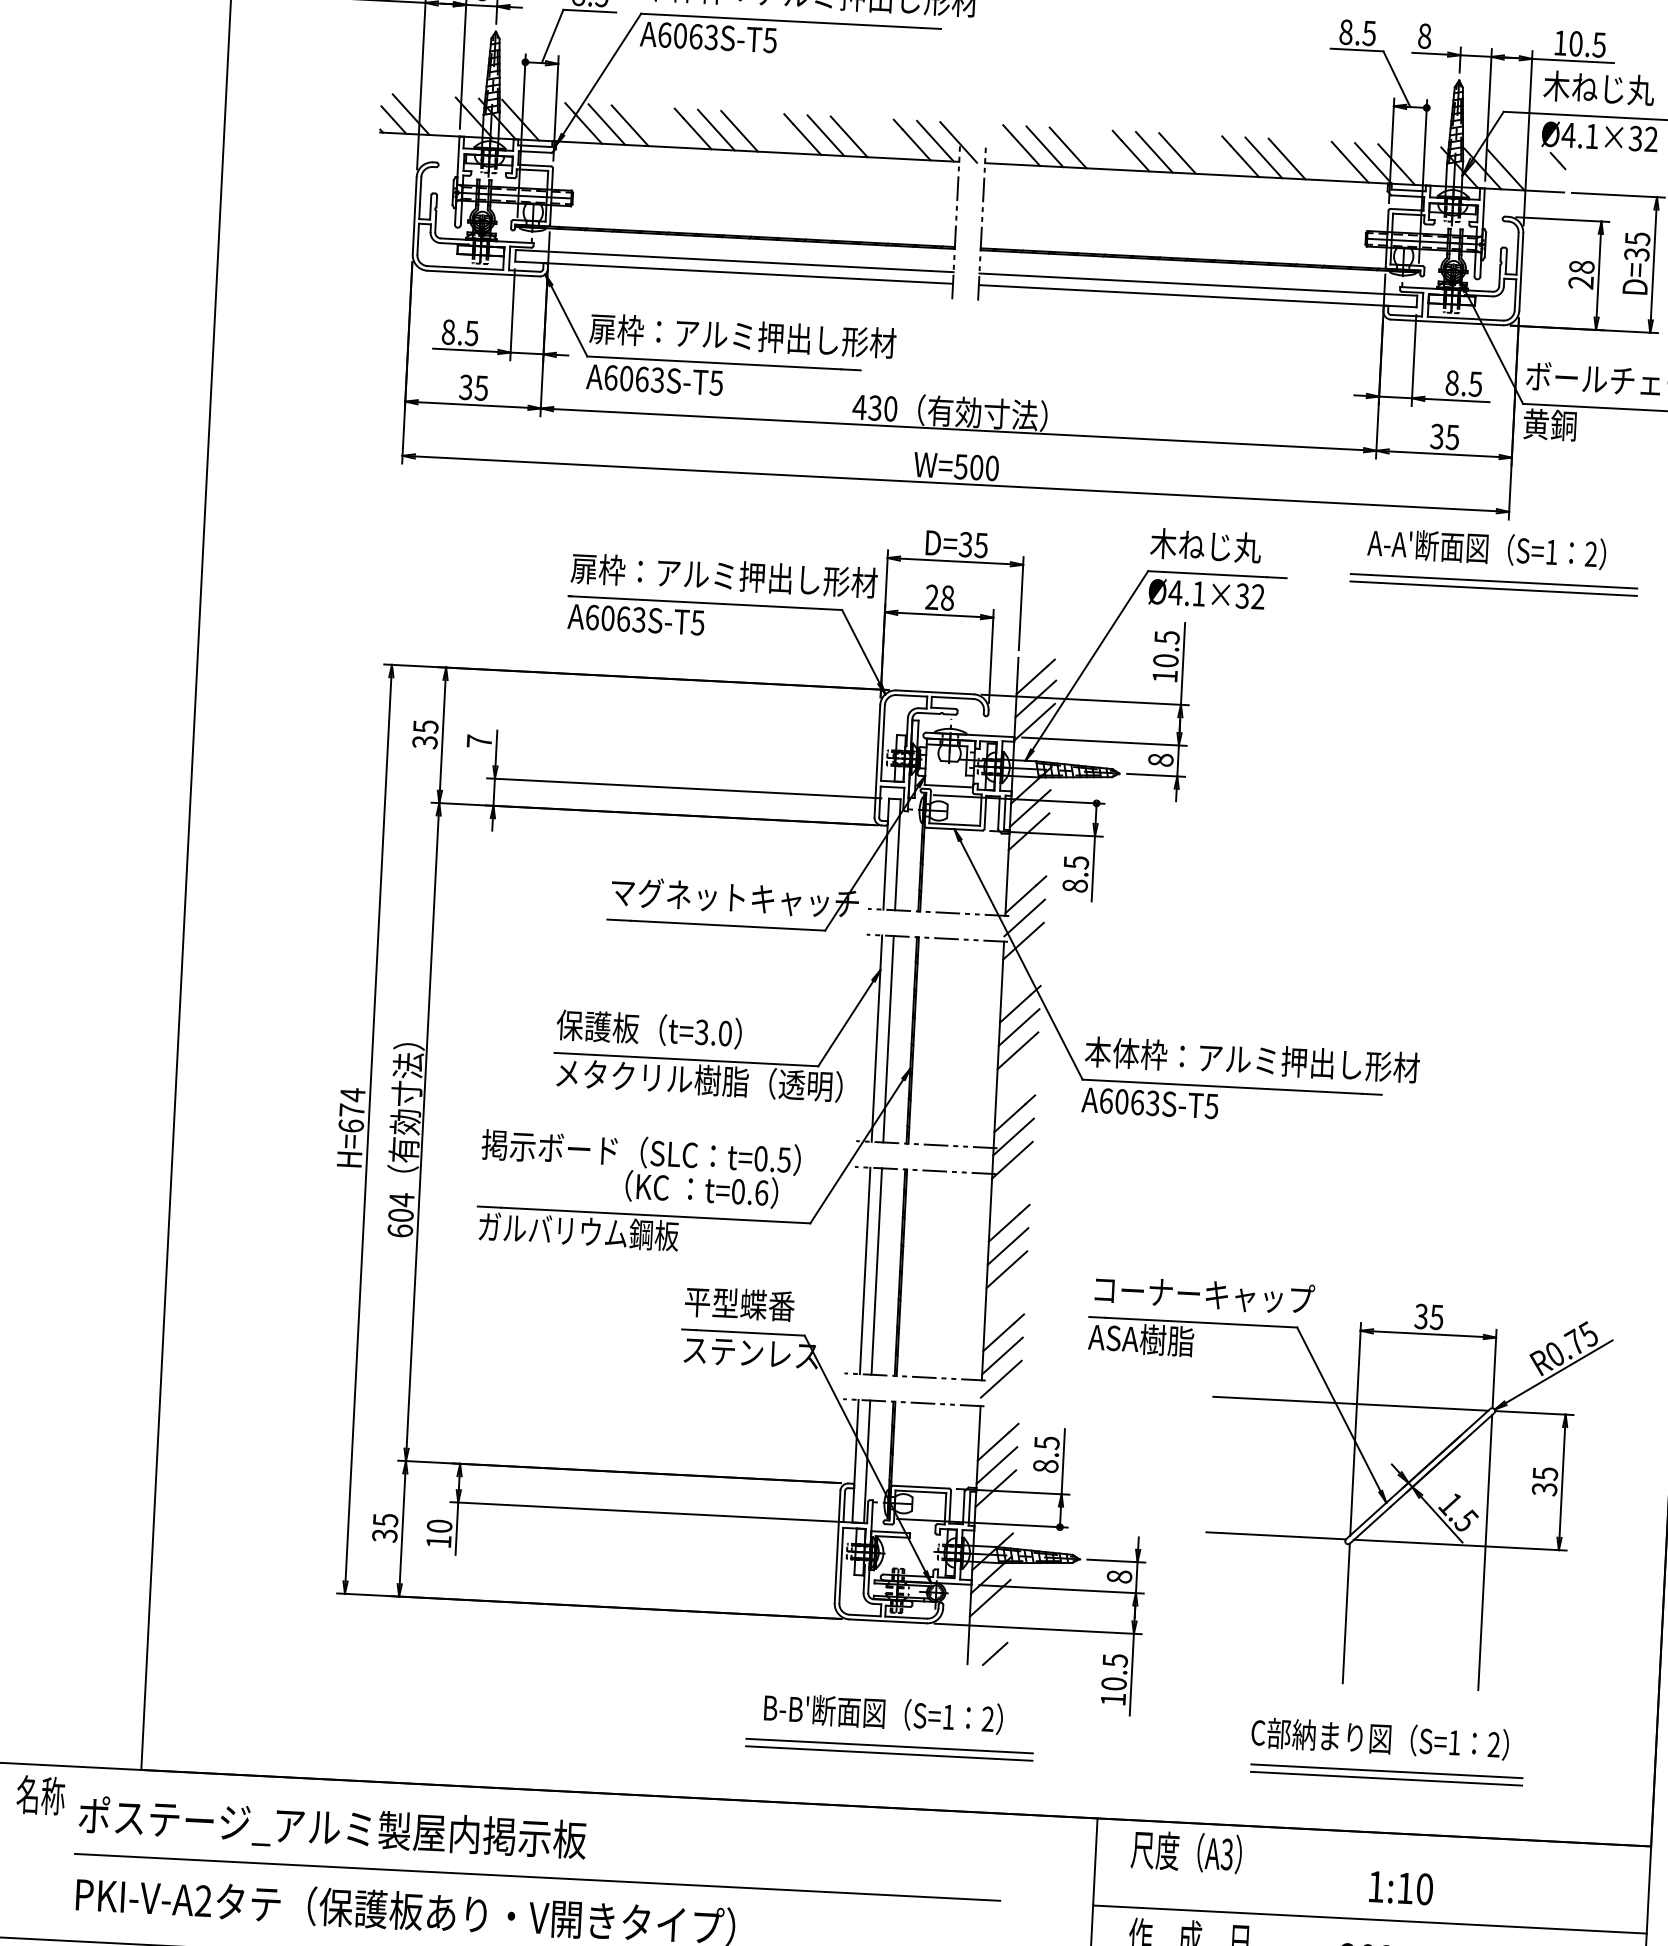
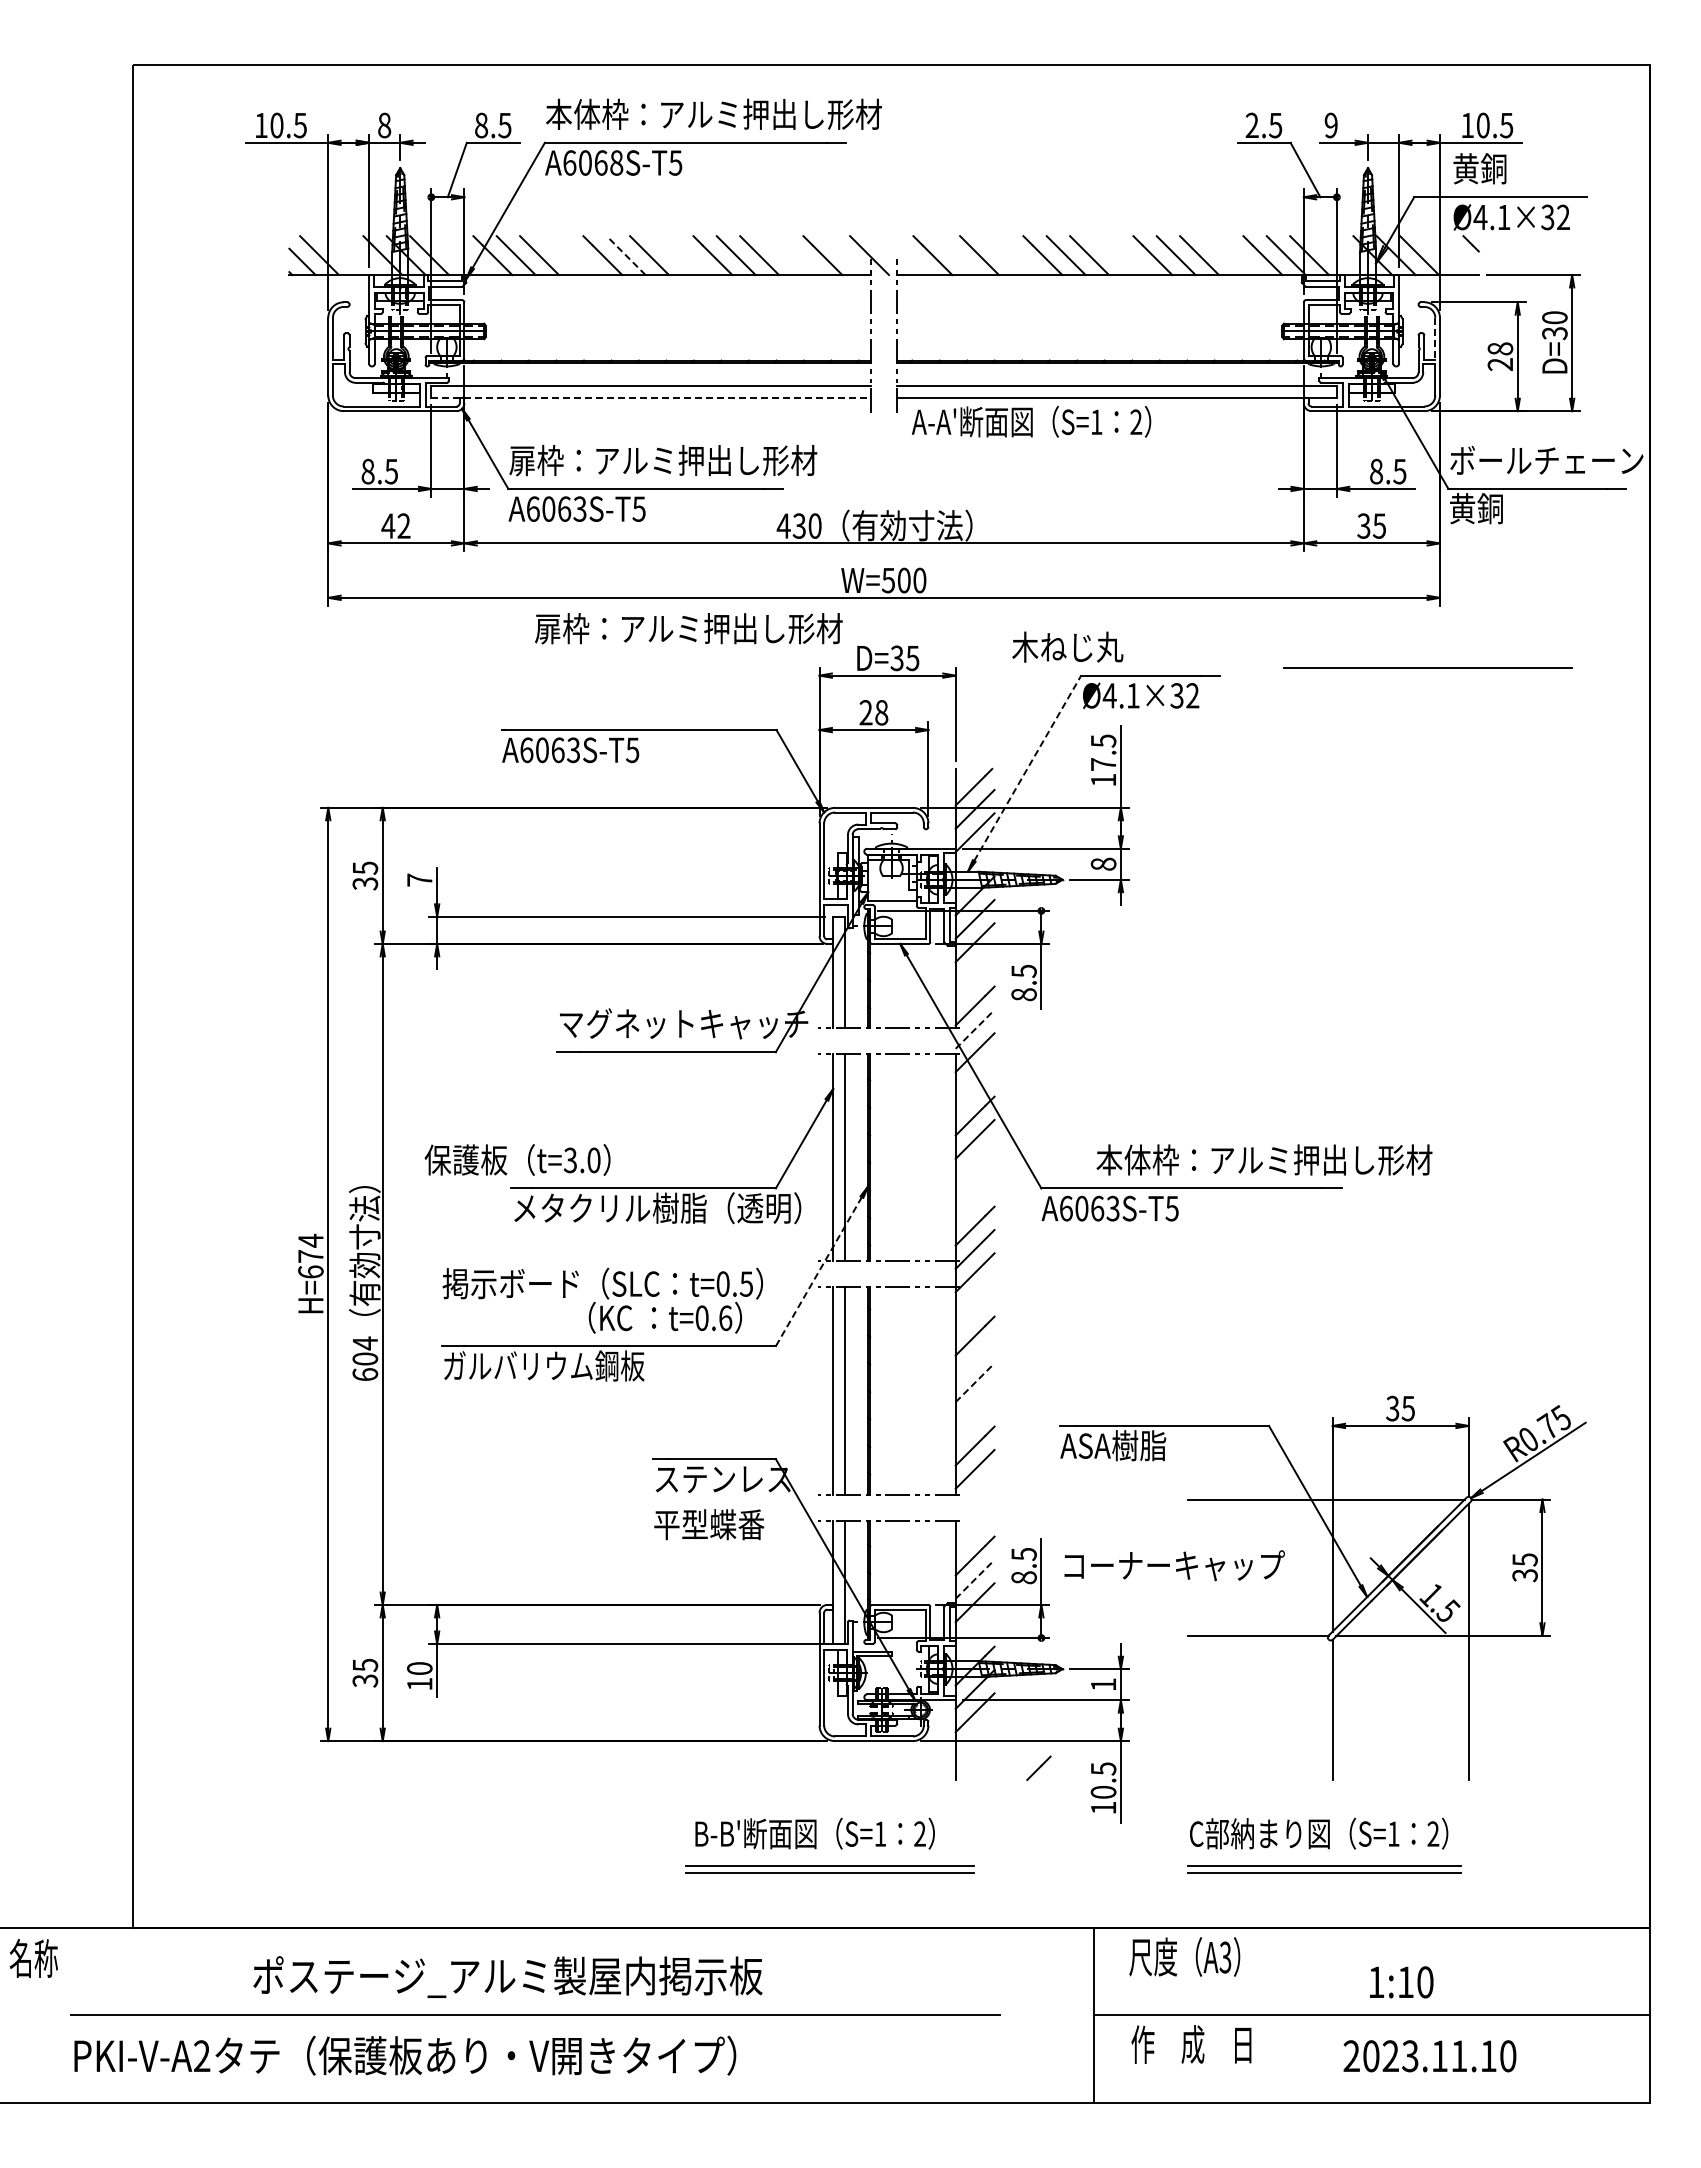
text: (1345, 32) -> (1251, 125), 8.5 -> 2.5
text: (711, 36) -> (616, 162), A6063S-T5 -> A6068S-T5
text: (1424, 36) -> (1330, 125), 8 -> 9
text: (1599, 87) -> (1508, 168), 木ねじ丸 -> 黄銅
line: (716, 130) -> (626, 255), solid -> dashed
line: (934, 141) -> (845, 255), removed
line: (1044, 146) -> (955, 255), removed
text: (1637, 238) -> (1554, 317), D=35 -> D=30
line: (1517, 254) -> (1435, 339), solid -> dashed
line: (734, 272) -> (651, 397), solid -> dashed
text: (473, 387) -> (395, 525), 35 -> 42
text: (1205, 545) -> (1067, 646), moved
text: (1486, 548) -> (1031, 421), moved
text: (724, 575) -> (688, 628), moved
line: (1493, 588) -> (1428, 675), removed
line: (1090, 659) -> (1027, 767), solid -> dashed
text: (1165, 660) -> (1103, 764), 10.5 -> 17.5
line: (1025, 918) -> (975, 1029), solid -> dashed
text: (649, 1028) -> (517, 1159), moved
line: (1017, 1050) -> (974, 1162), removed
text: (1252, 1059) -> (1264, 1159), moved
line: (856, 1152) -> (818, 1272), solid -> dashed
line: (1007, 1245) -> (974, 1358), removed
line: (1007, 1269) -> (975, 1382), solid -> dashed
text: (1204, 1294) -> (1174, 1565), moved
text: (740, 1303) -> (709, 1524), moved
line: (1000, 1378) -> (974, 1492), removed
line: (997, 1465) -> (975, 1579), solid -> dashed
text: (1119, 1576) -> (1103, 1684), 8 -> 1
line: (994, 1654) -> (1038, 1768), moved
text: (882, 1713) -> (814, 1833), moved
text: (1380, 1738) -> (1319, 1833), moved
part: (889, 1749) -> (829, 1869), moved
part: (1386, 1774) -> (1324, 1869), moved
text: (332, 1828) -> (507, 1976), moved

